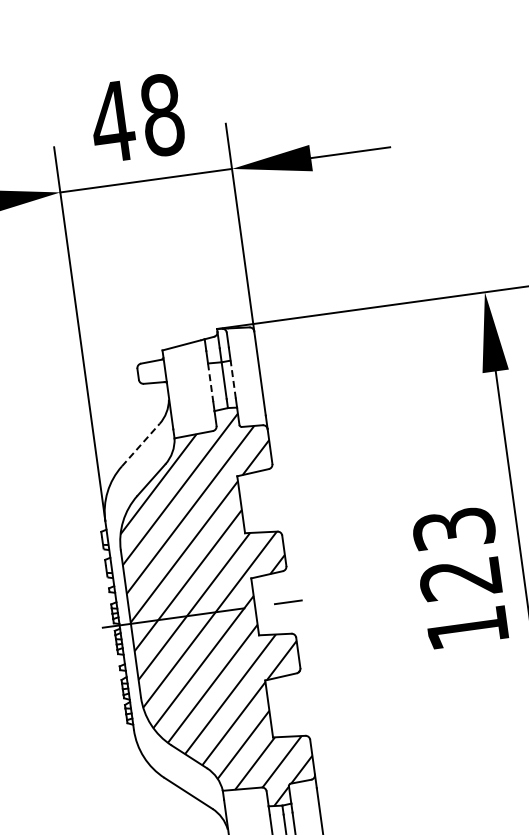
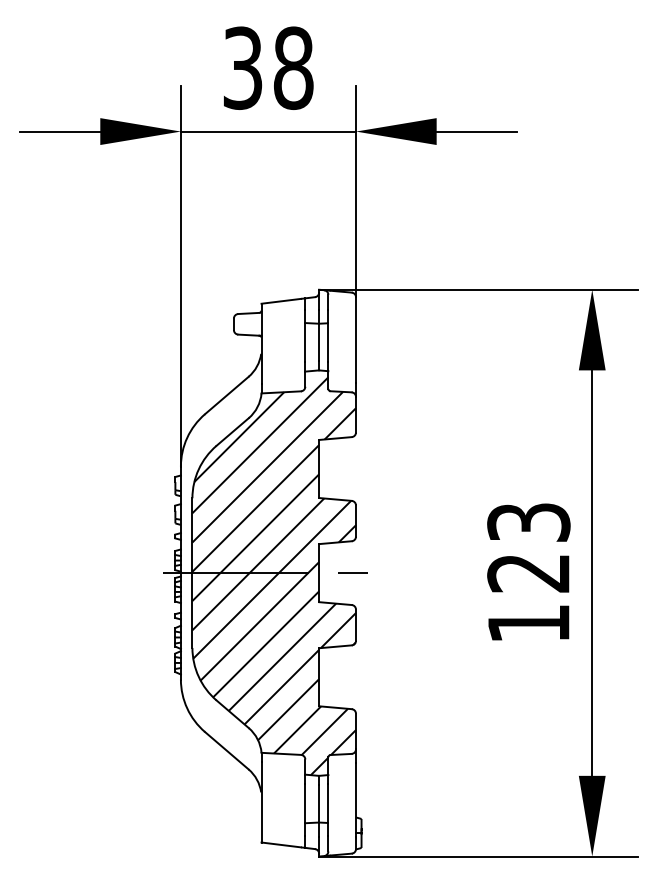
text: (112, 121) -> (242, 67), 48 -> 38
line: (233, 379) -> (328, 342), dashed -> solid
line: (210, 382) -> (305, 342), dashed -> solid
line: (140, 445) -> (226, 395), dashed -> solid

